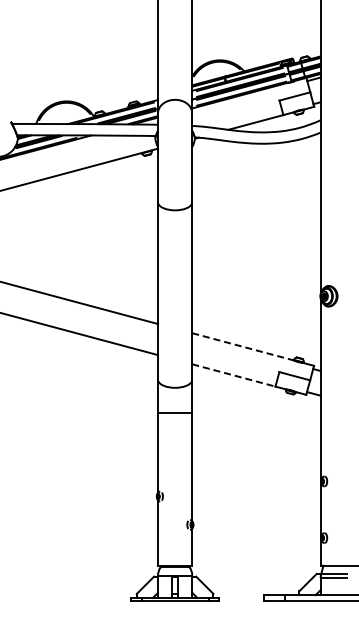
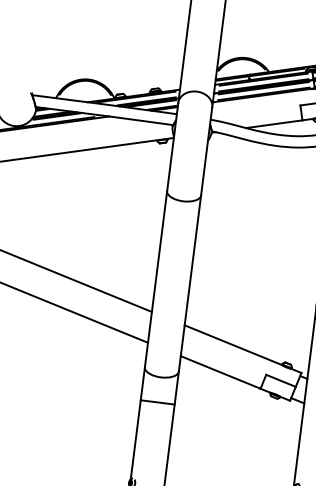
line: (244, 347) -> (234, 346), dashed -> solid
line: (234, 375) -> (221, 372), dashed -> solid

